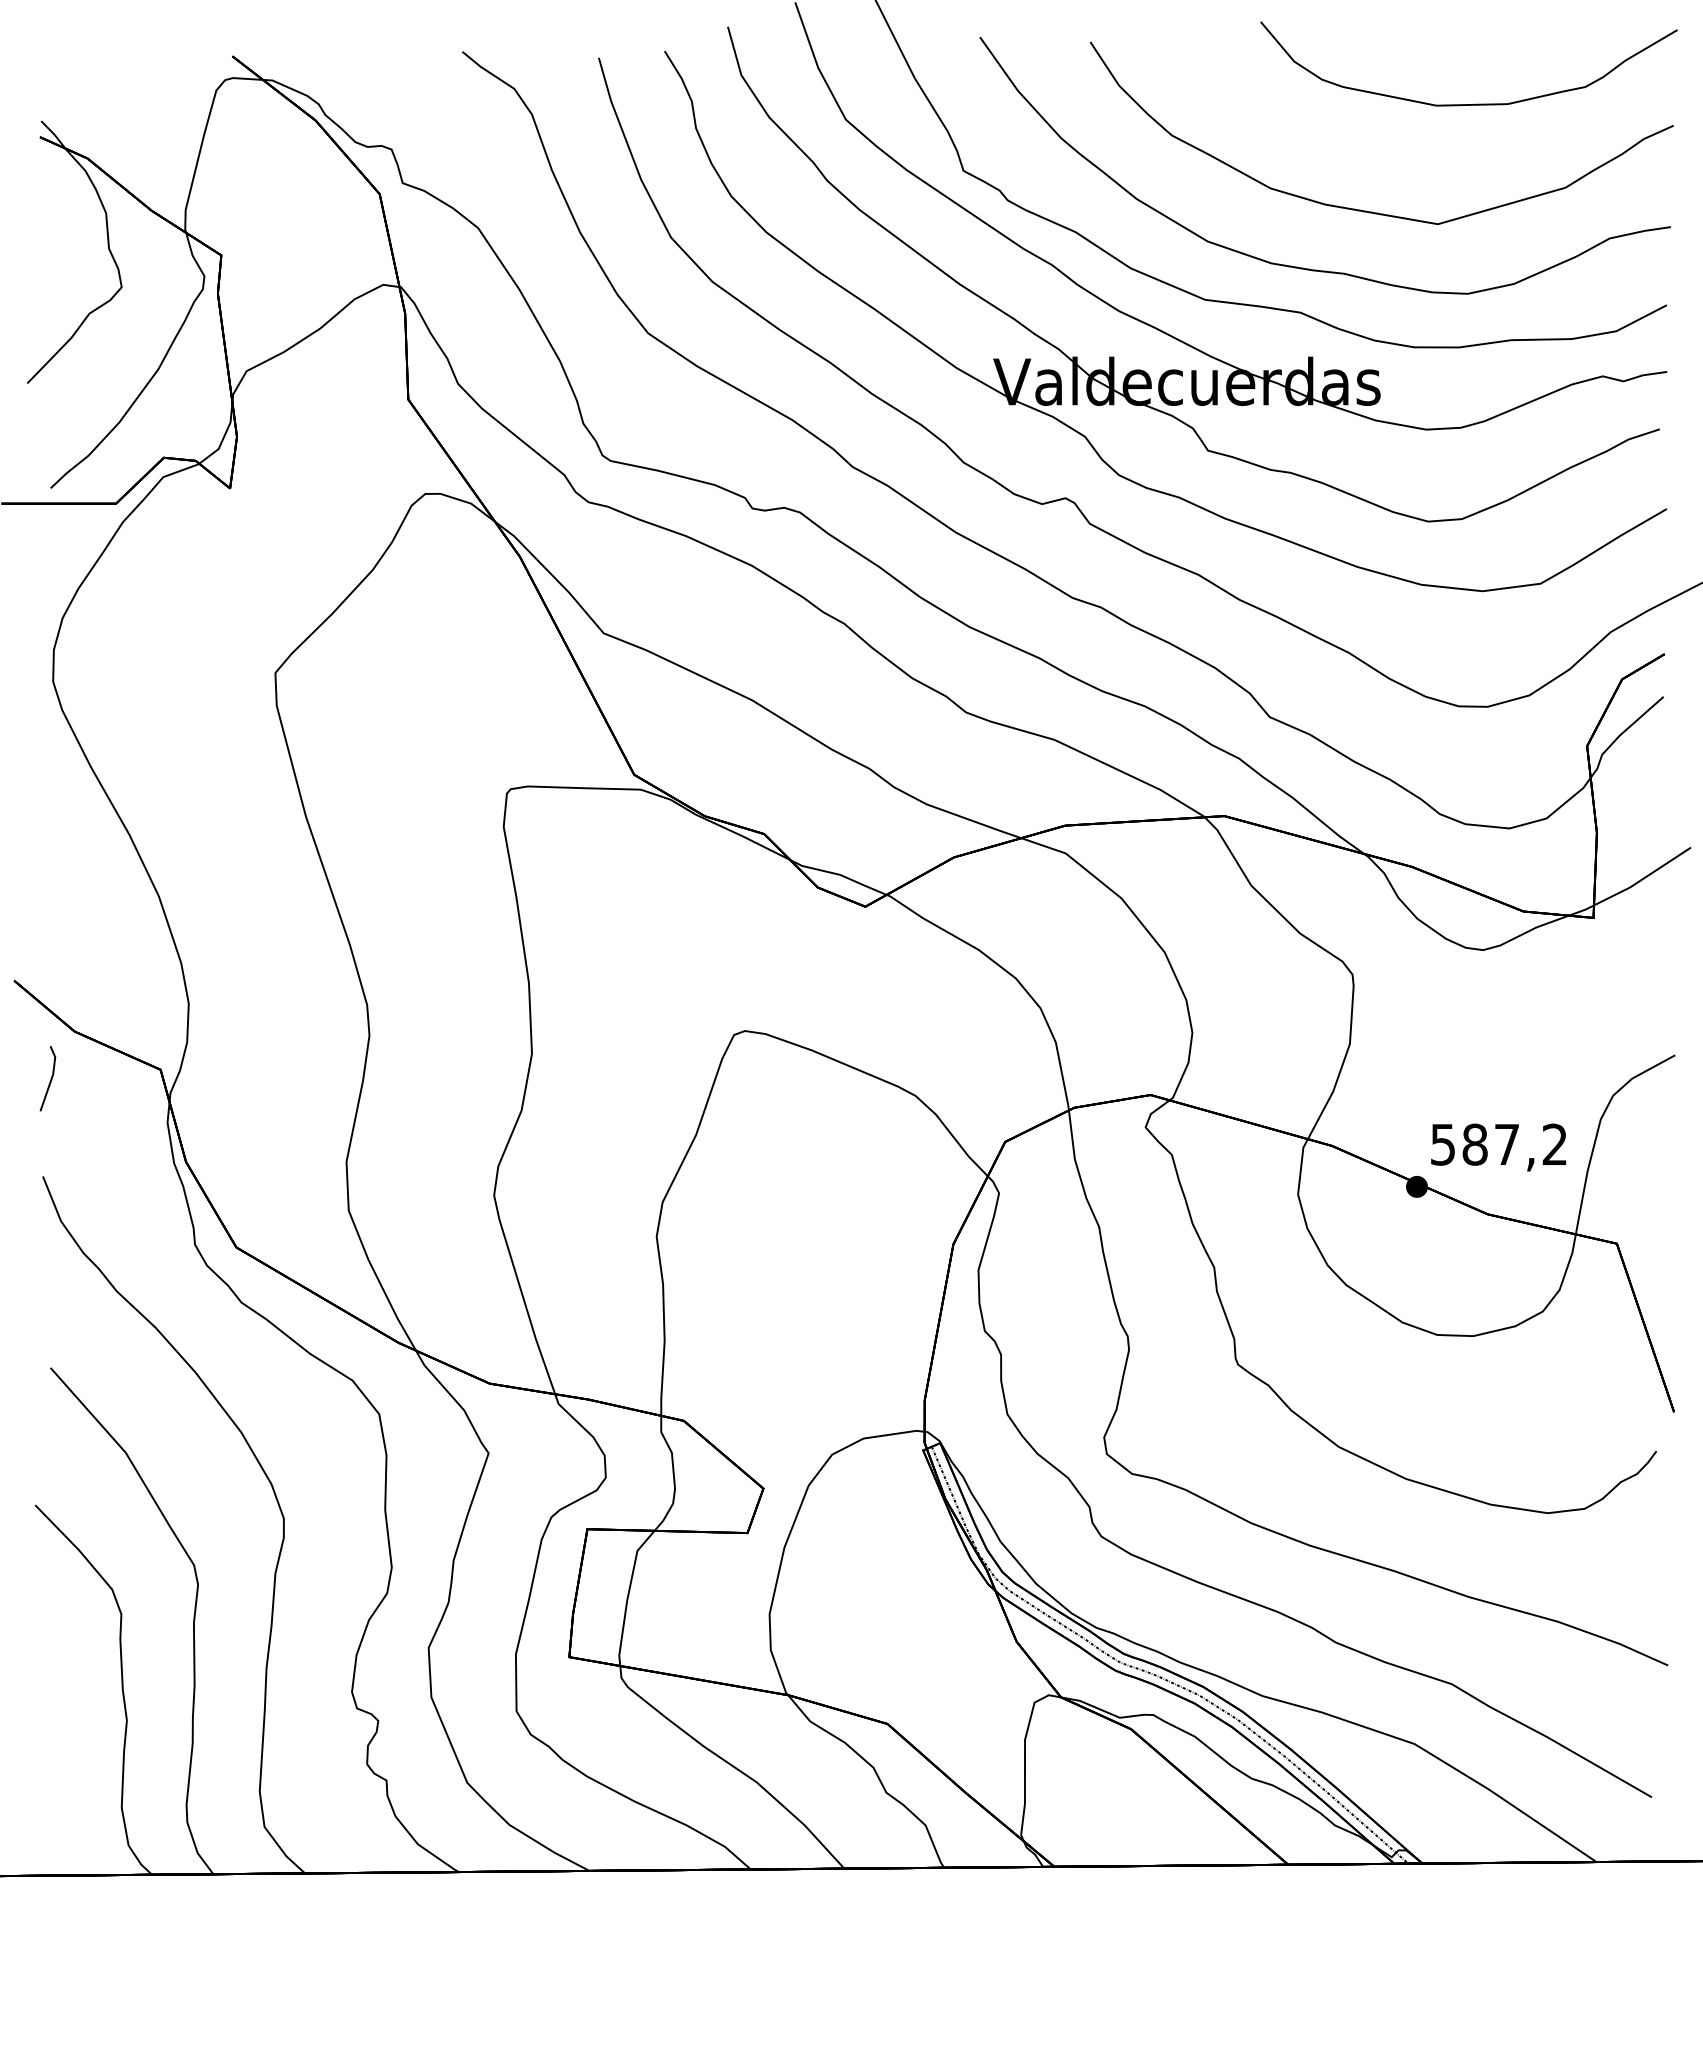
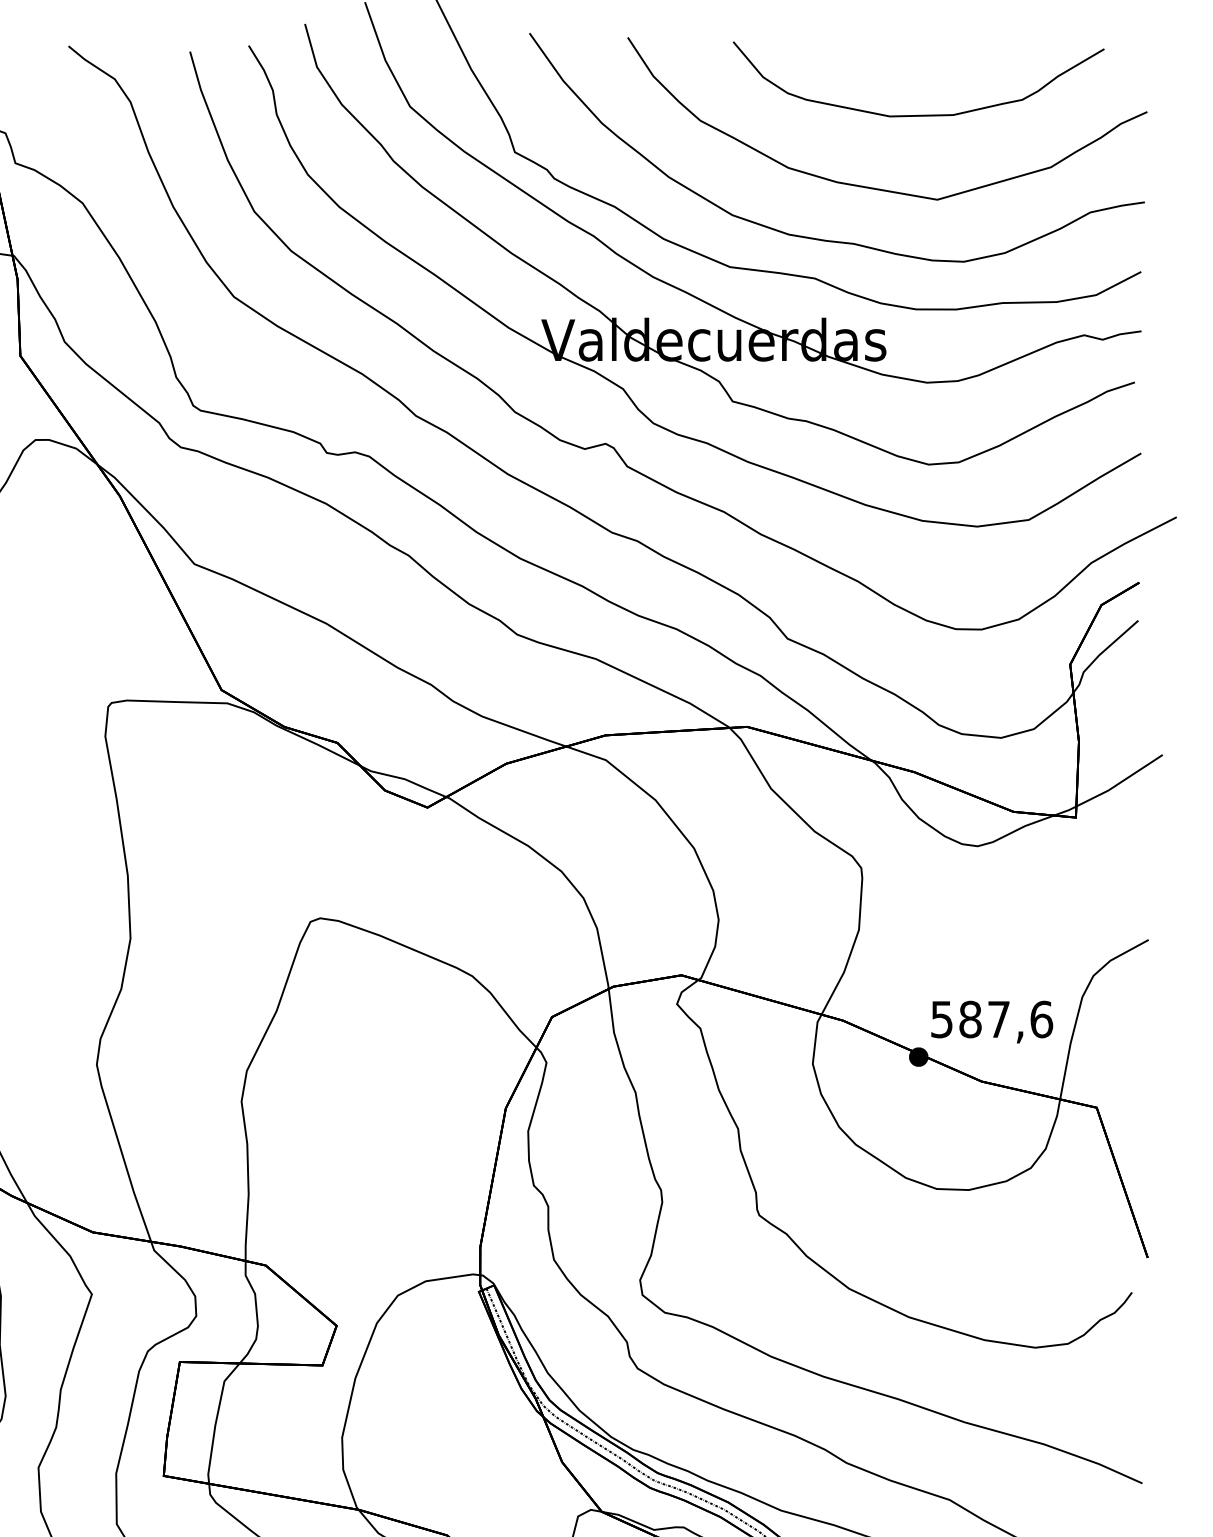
part: (1475, 103) -> (924, 114), moved
text: (1554, 1144) -> (1041, 1019), 587,2 -> 587,6

